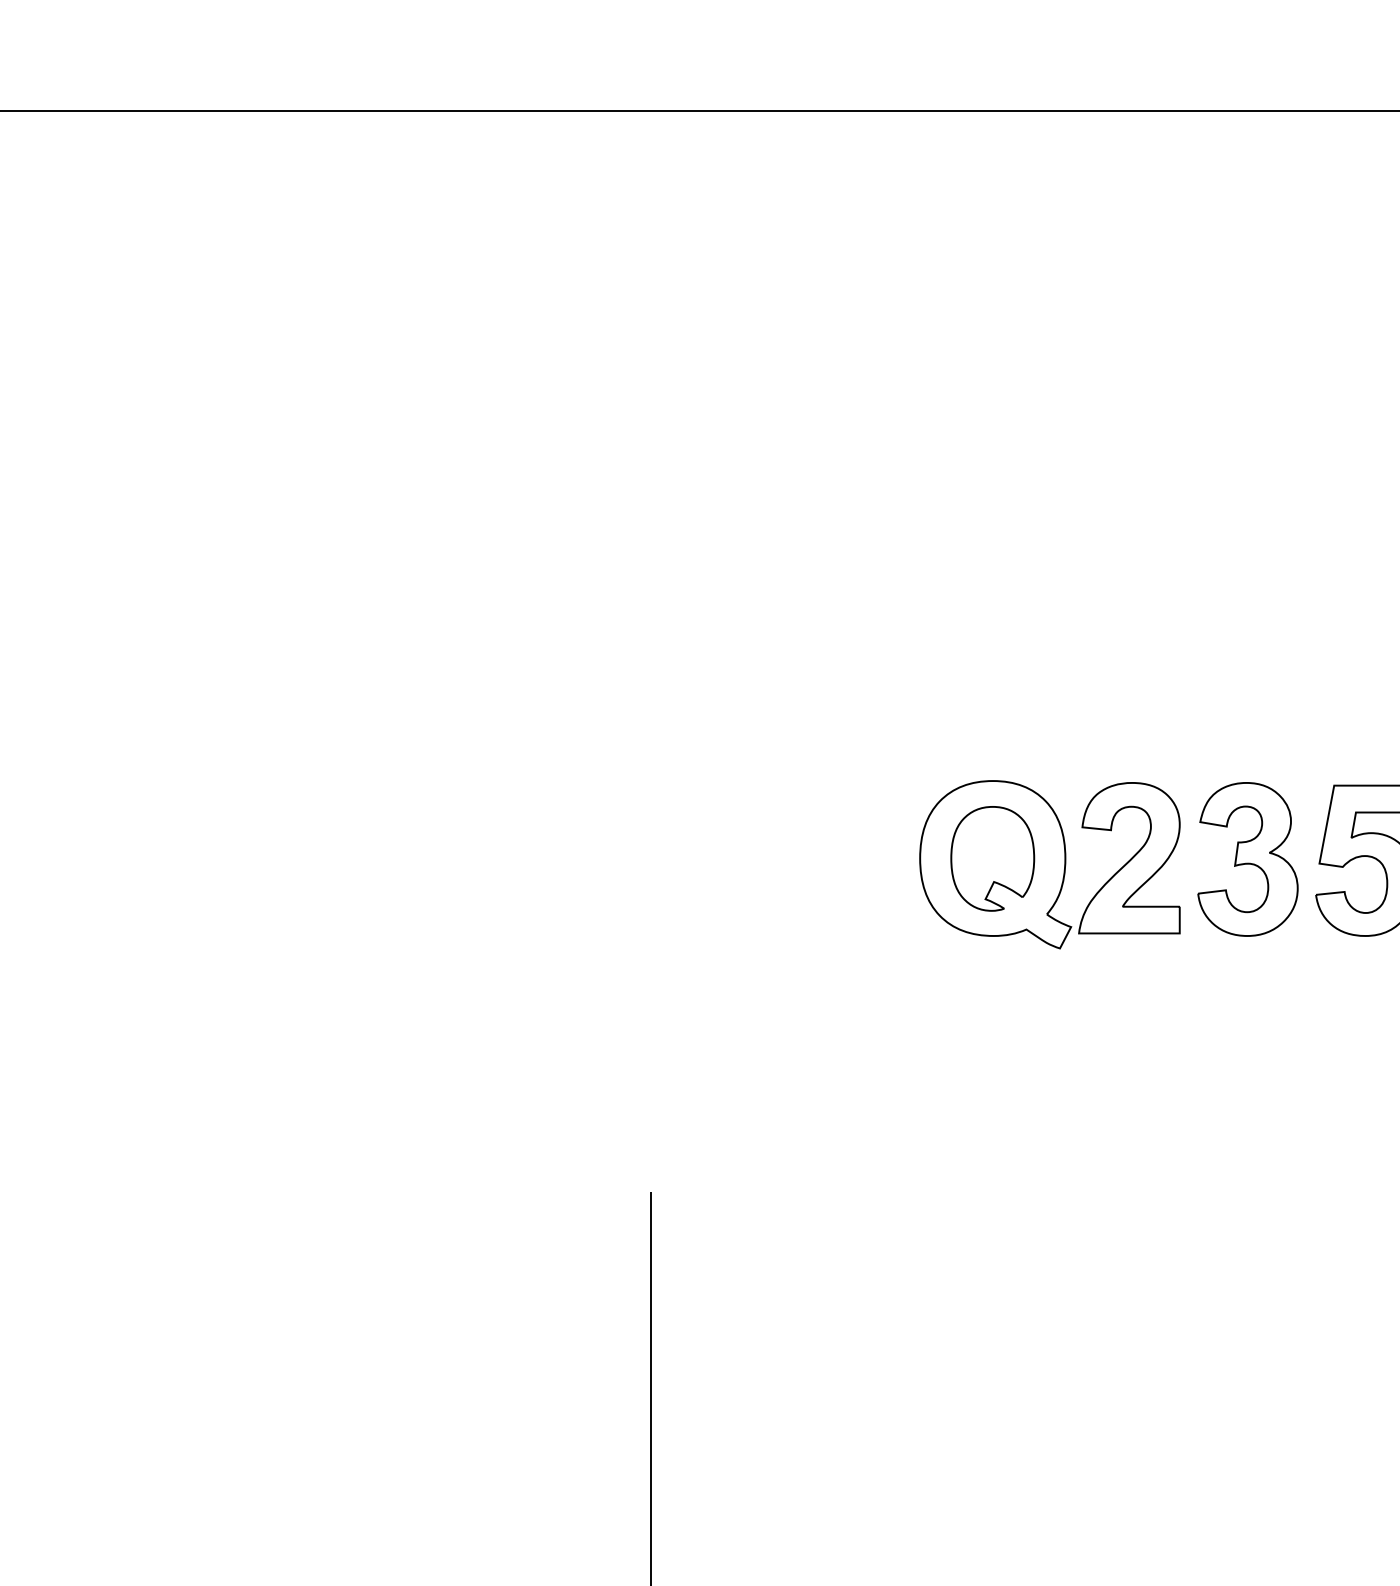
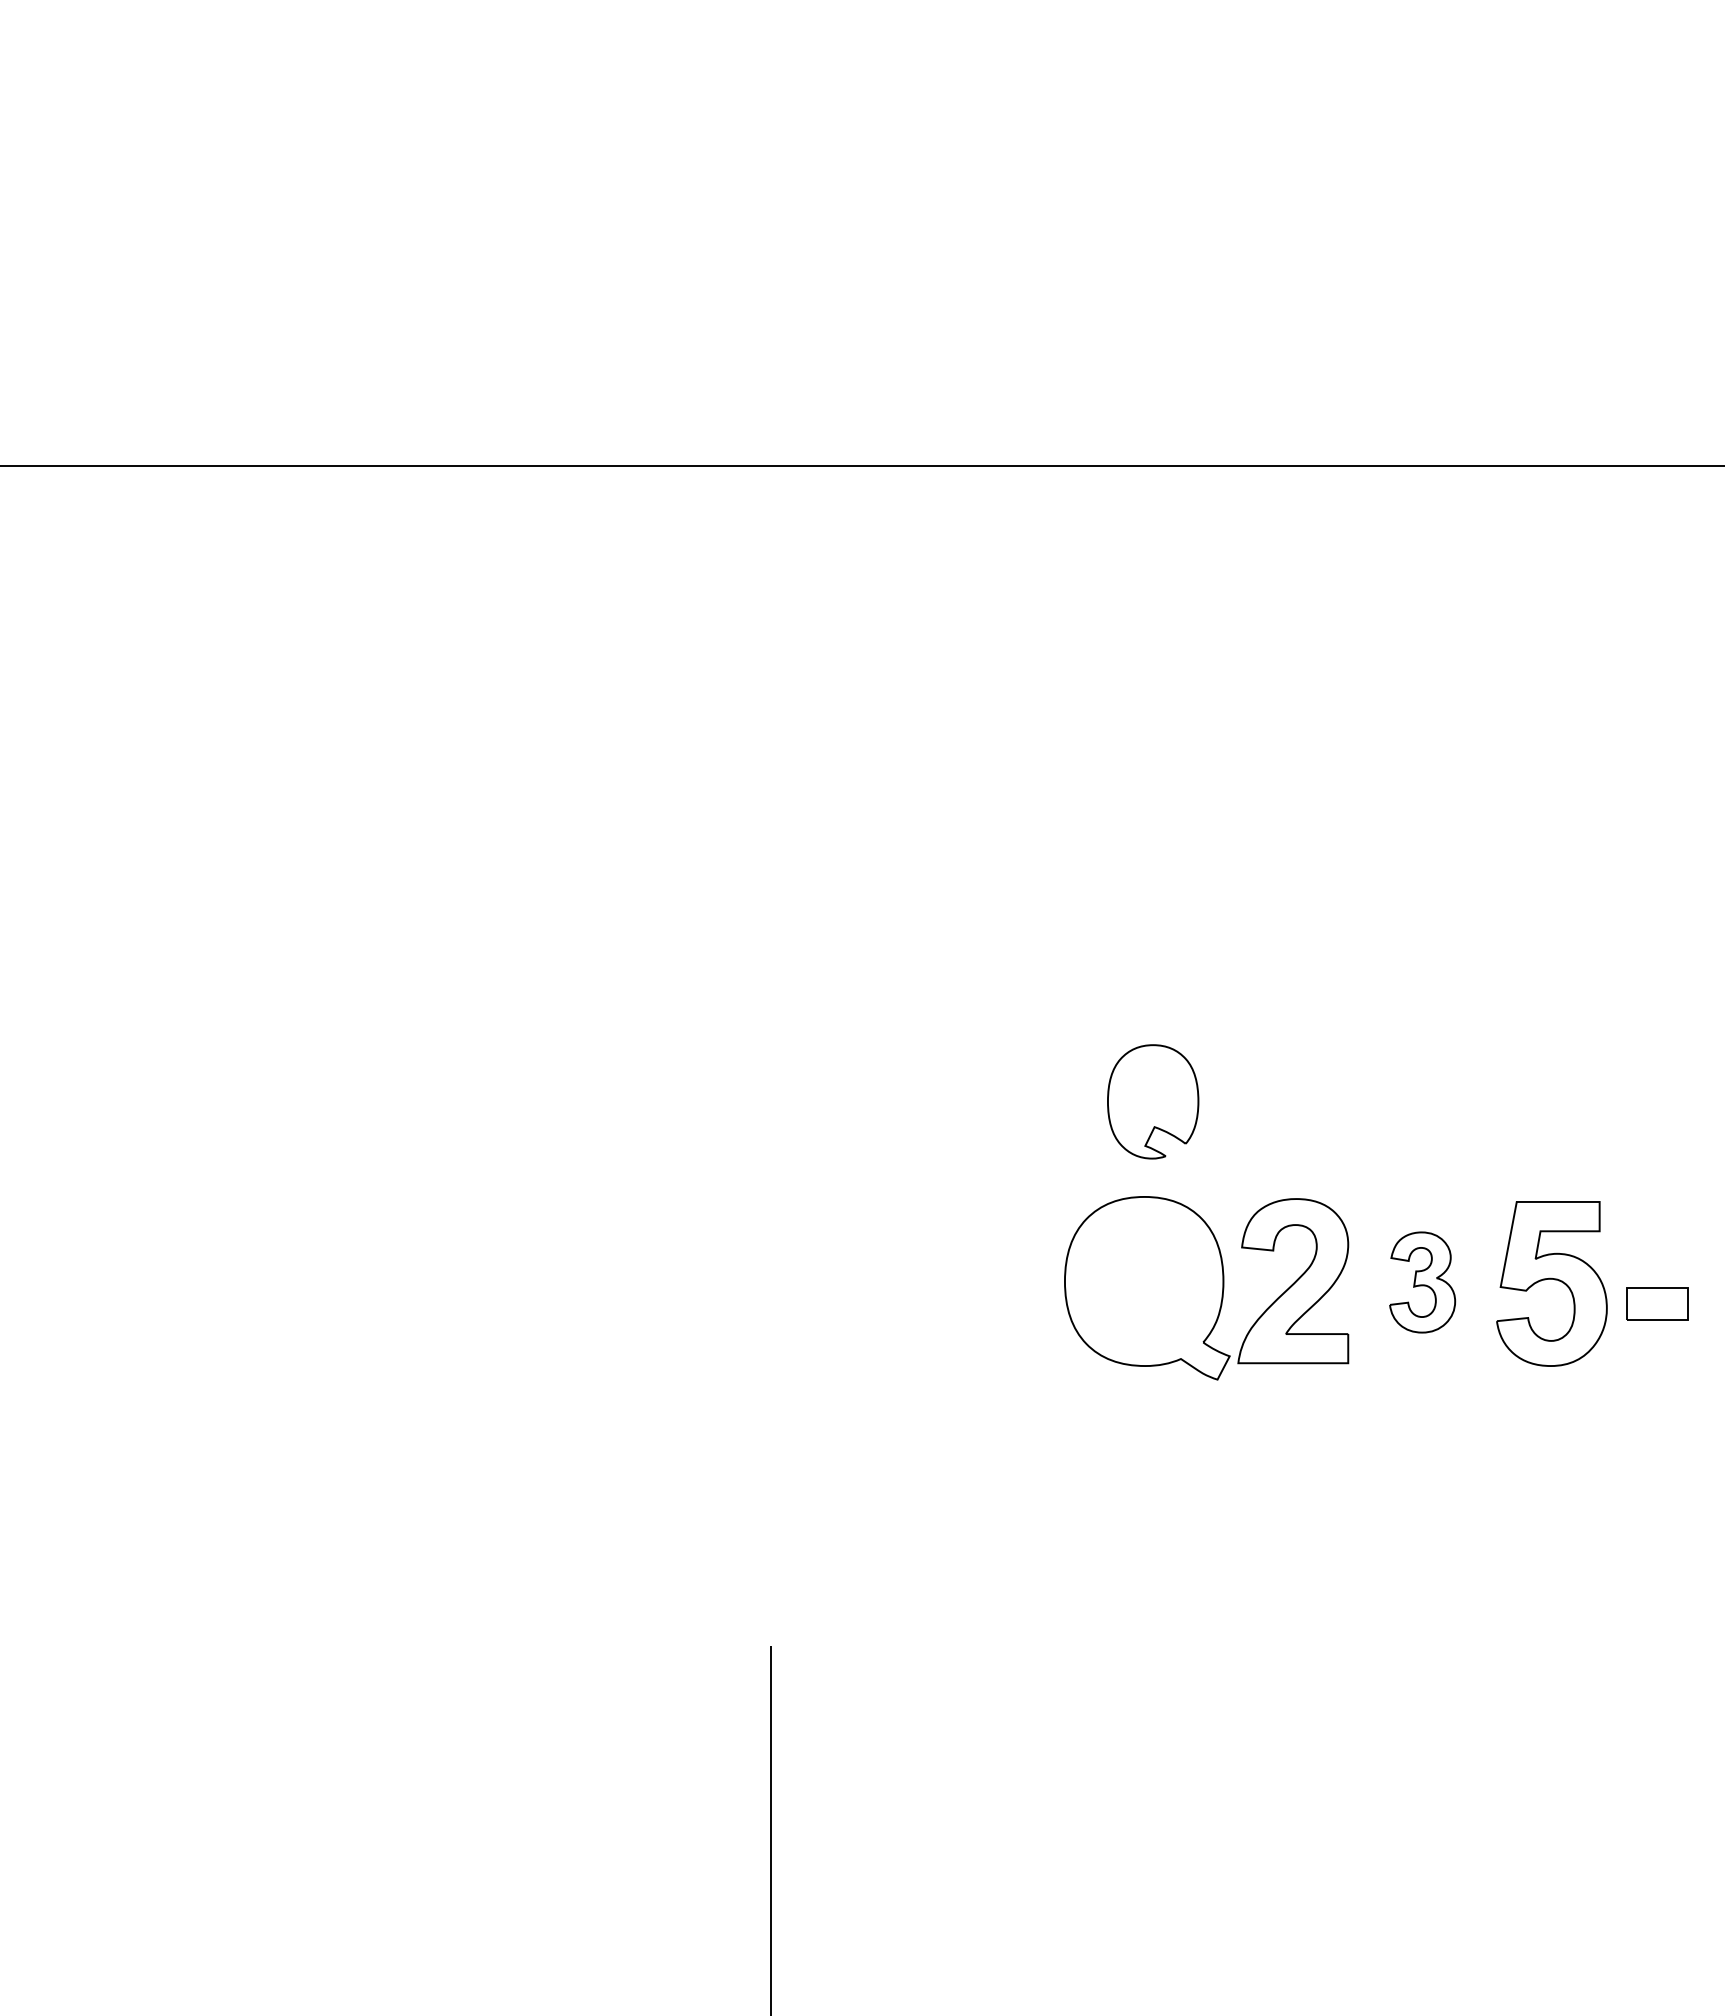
part: (993, 858) -> (1153, 1101), moved
part: (1247, 859) -> (1422, 1282), size x0.6

